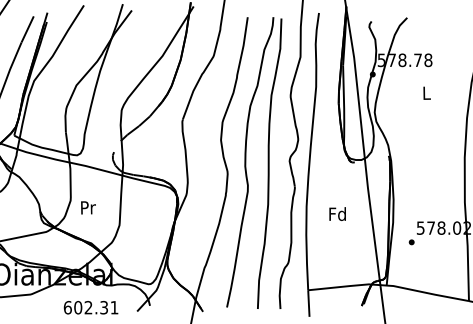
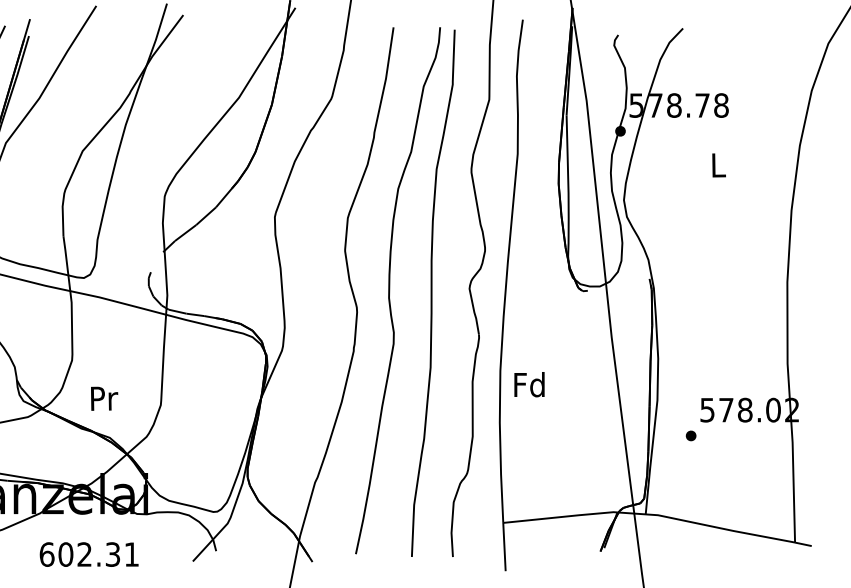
text: (88, 207) -> (104, 398), moved
text: (337, 213) -> (529, 383), moved
text: (90, 307) -> (88, 554), moved

